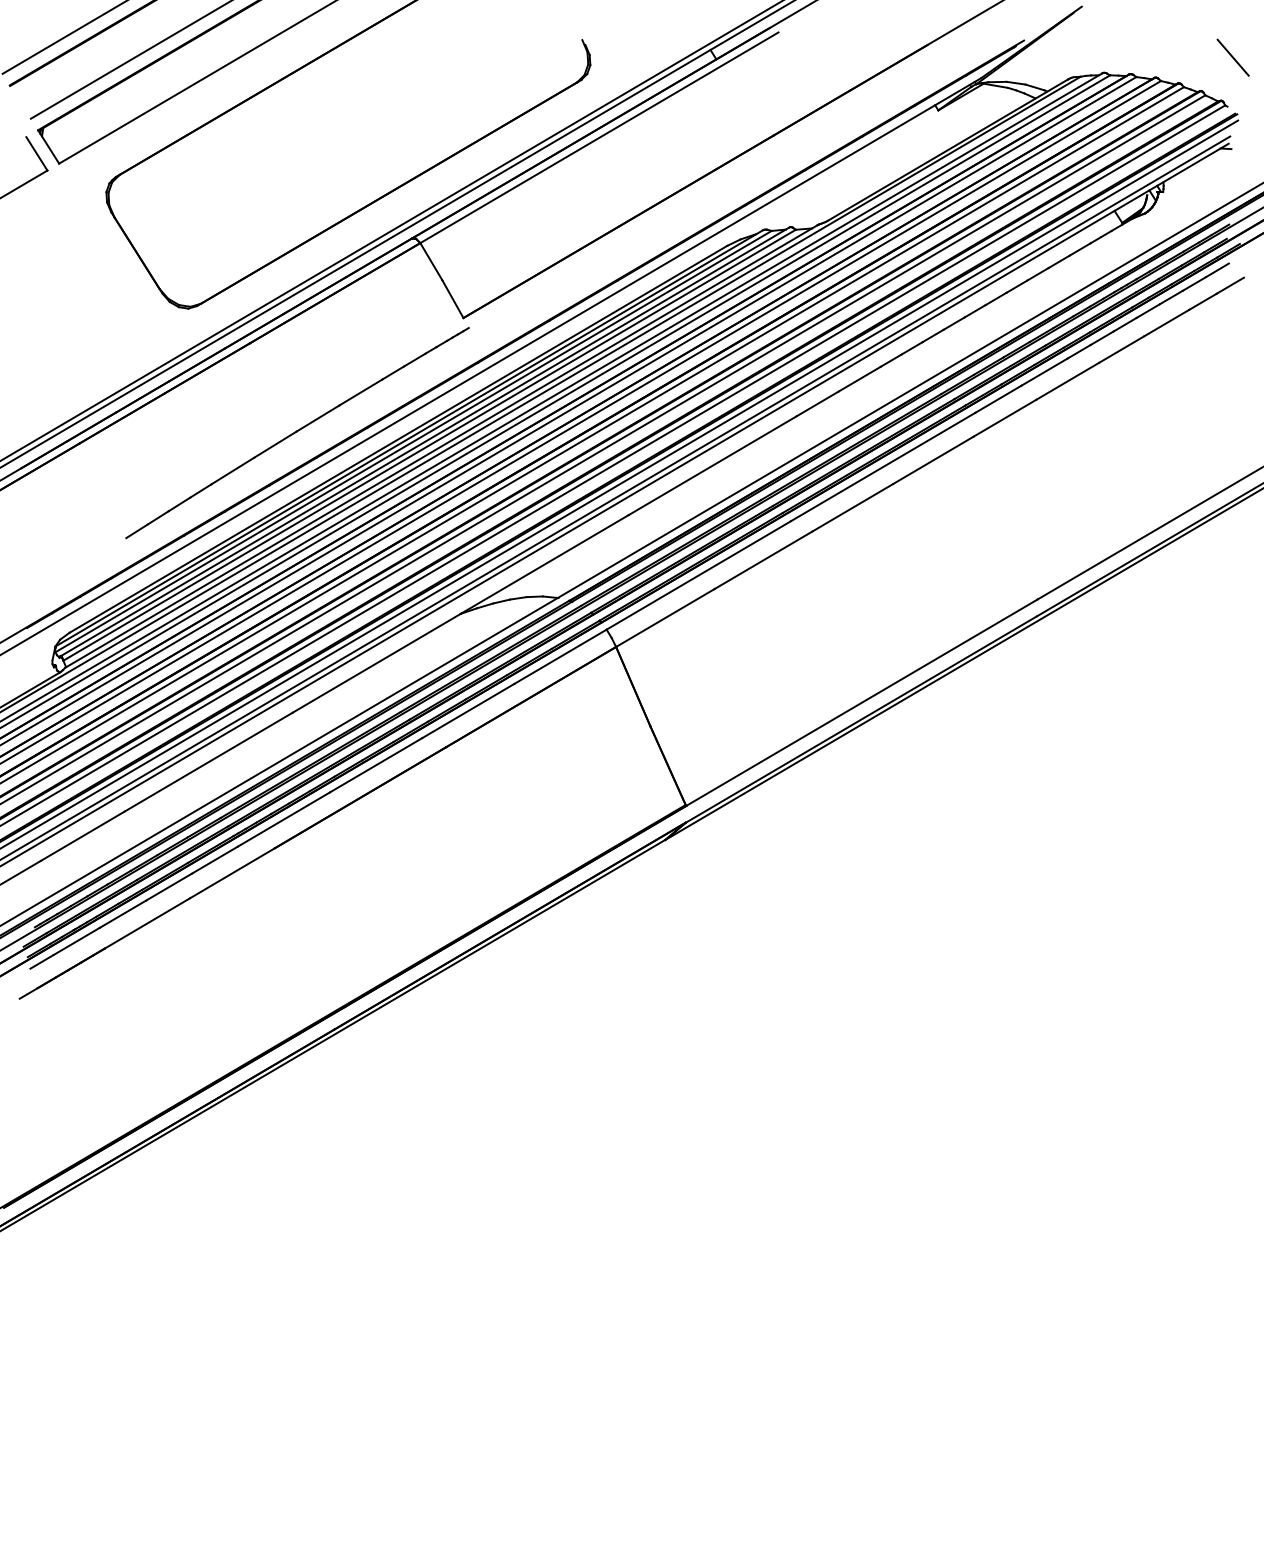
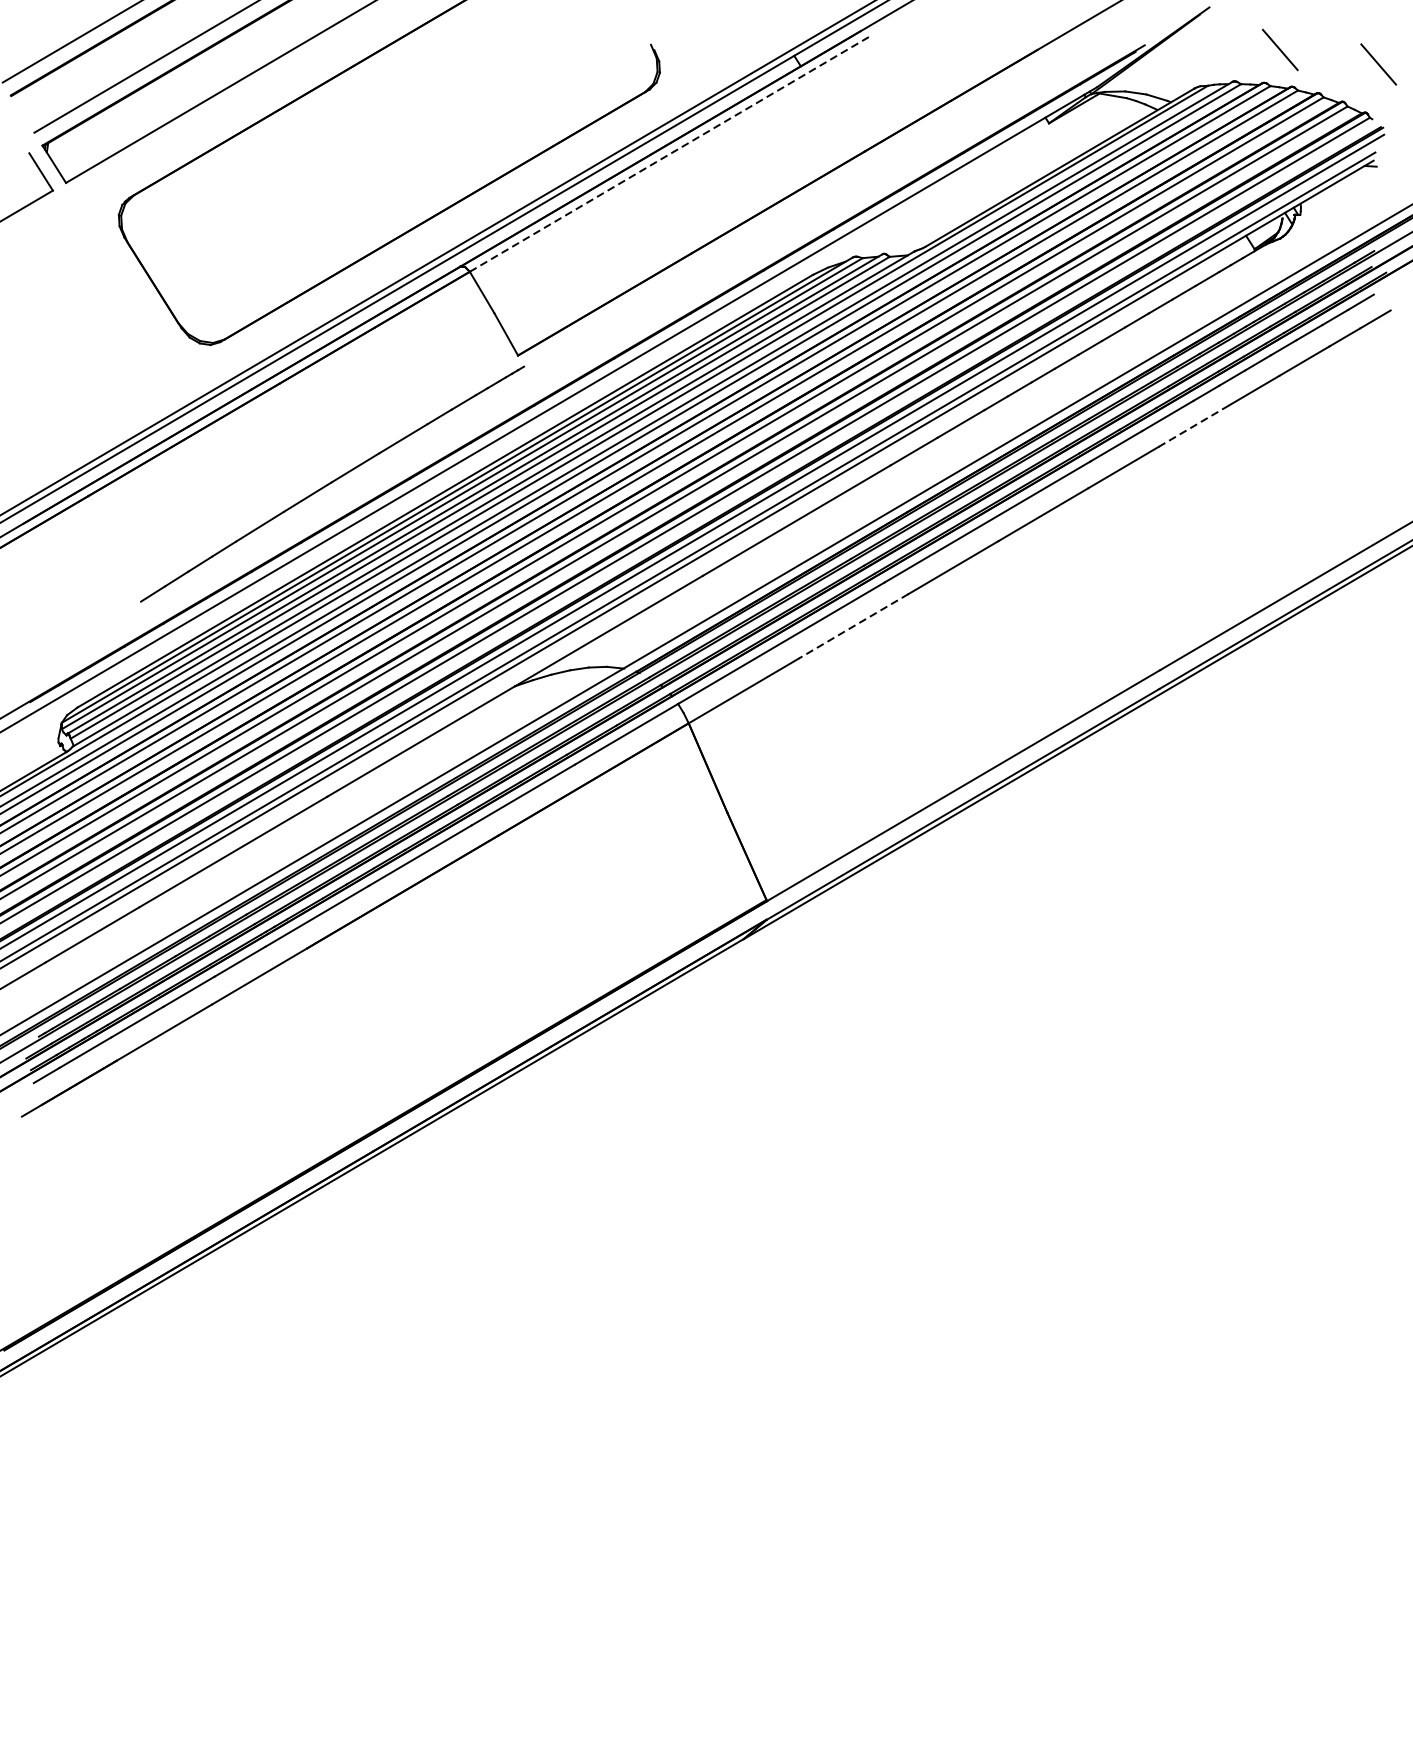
line: (1144, 44) -> (1279, 49), added
line: (599, 137) -> (670, 153), solid -> dashed
line: (1067, 381) -> (1193, 426), solid -> dashed
line: (763, 560) -> (853, 626), solid -> dashed

